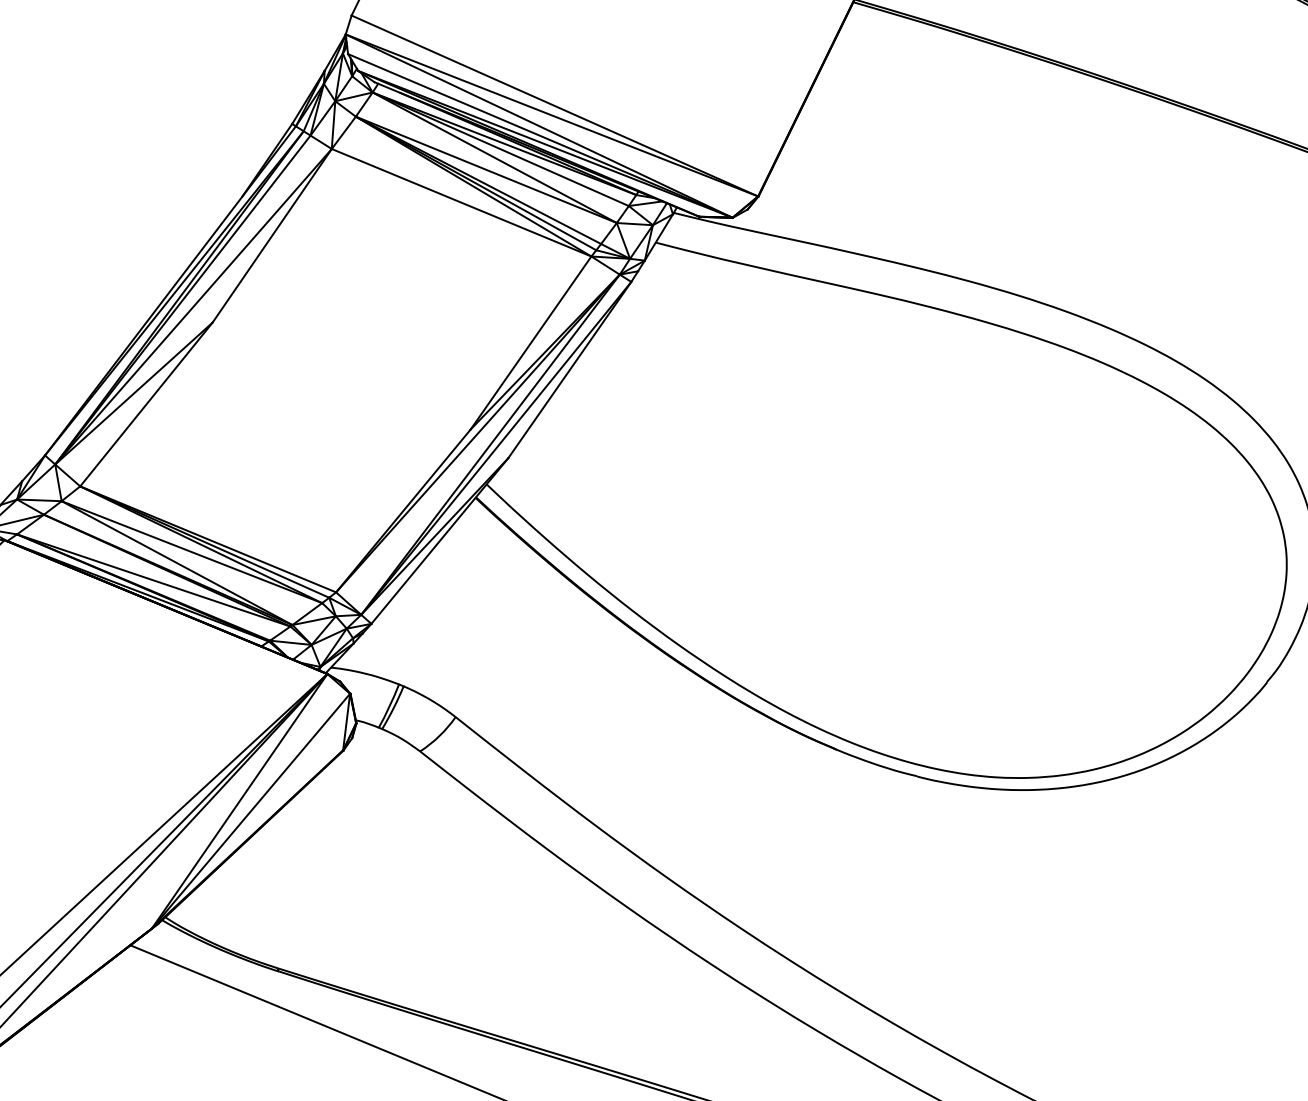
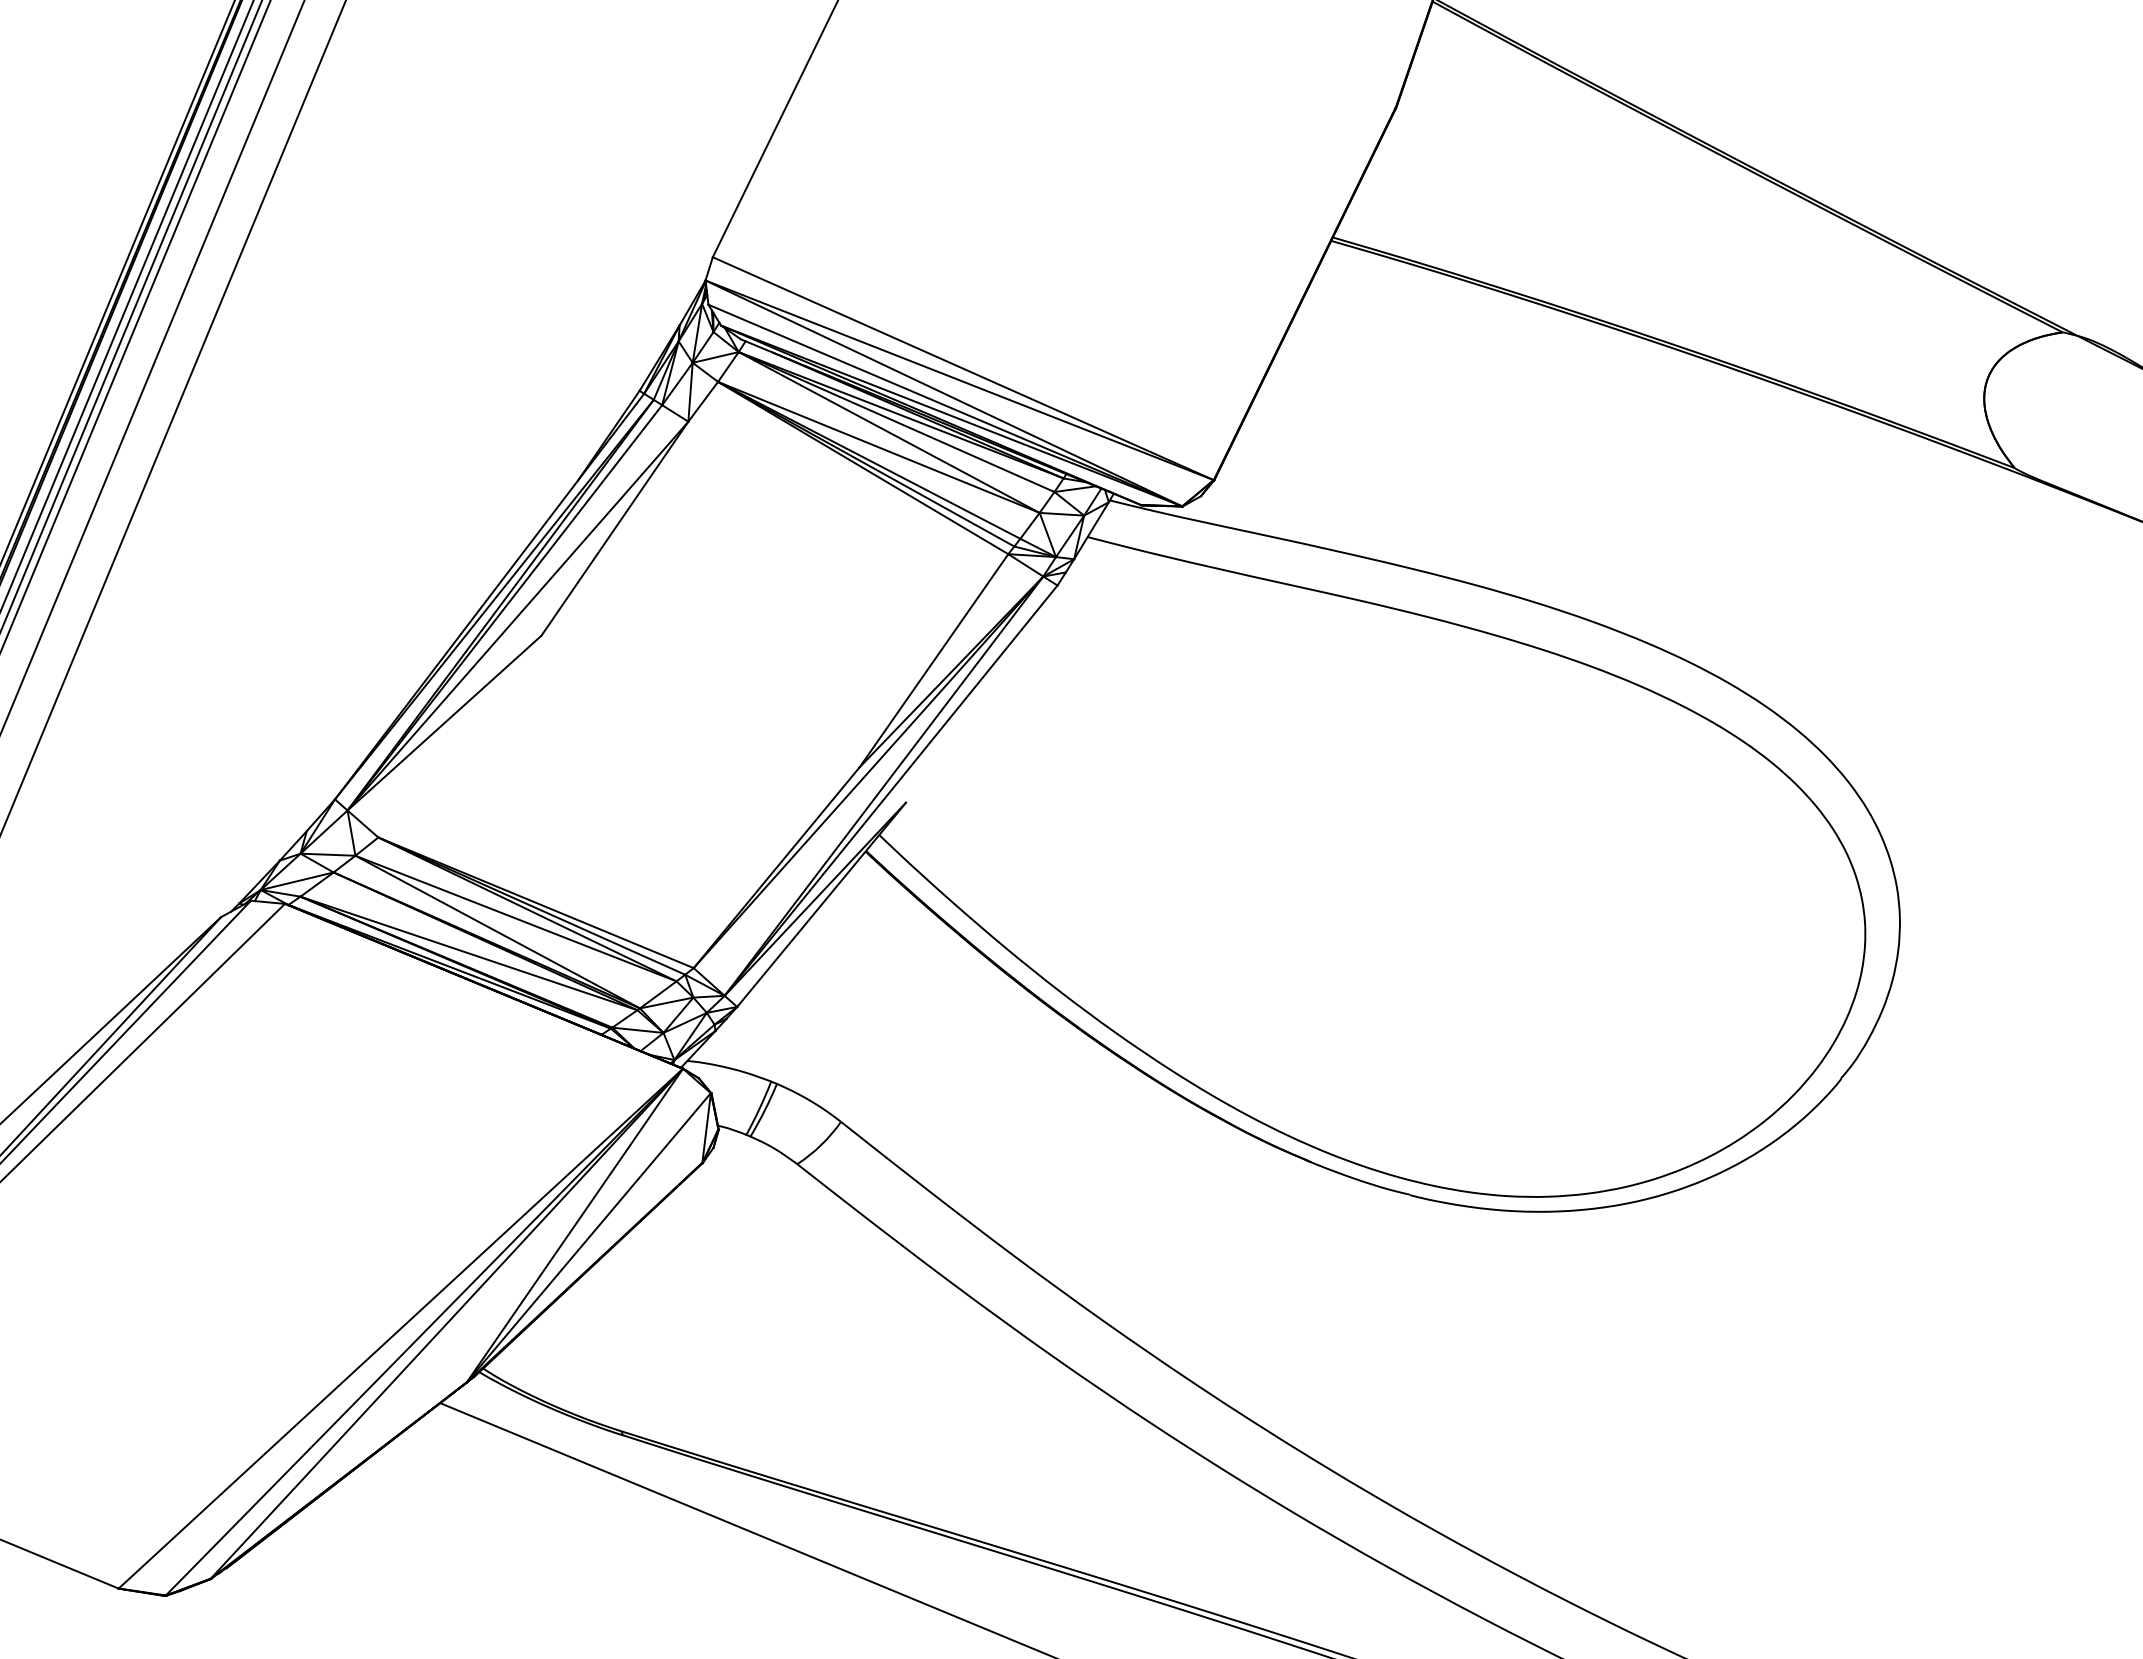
line: (461, 202) -> (848, 487), removed
line: (569, 369) -> (981, 693), removed
line: (146, 404) -> (459, 736), removed

